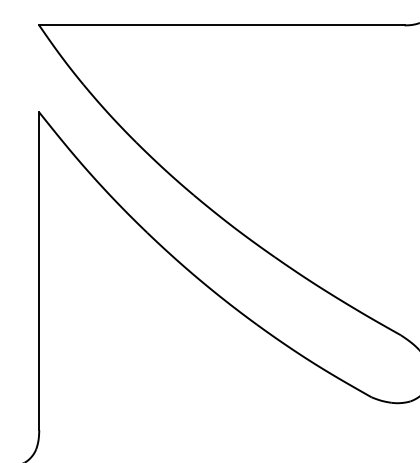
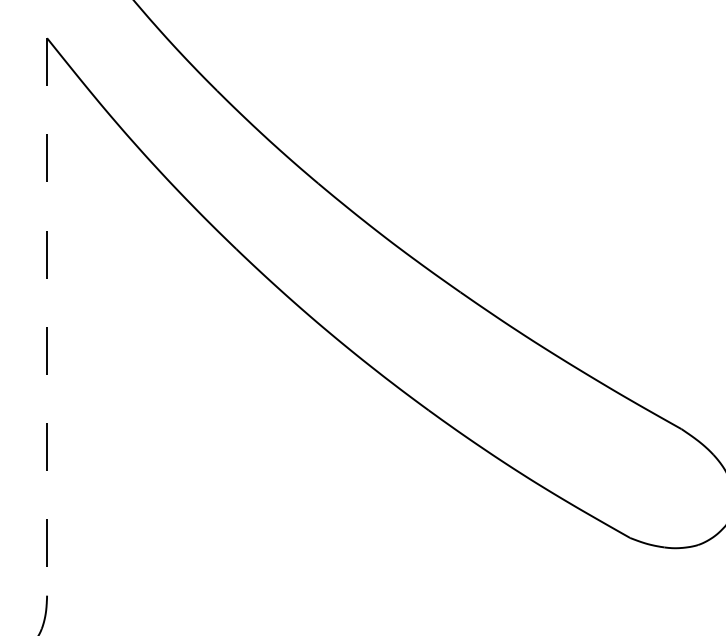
line: (39, 271) -> (47, 317), solid -> dashed

